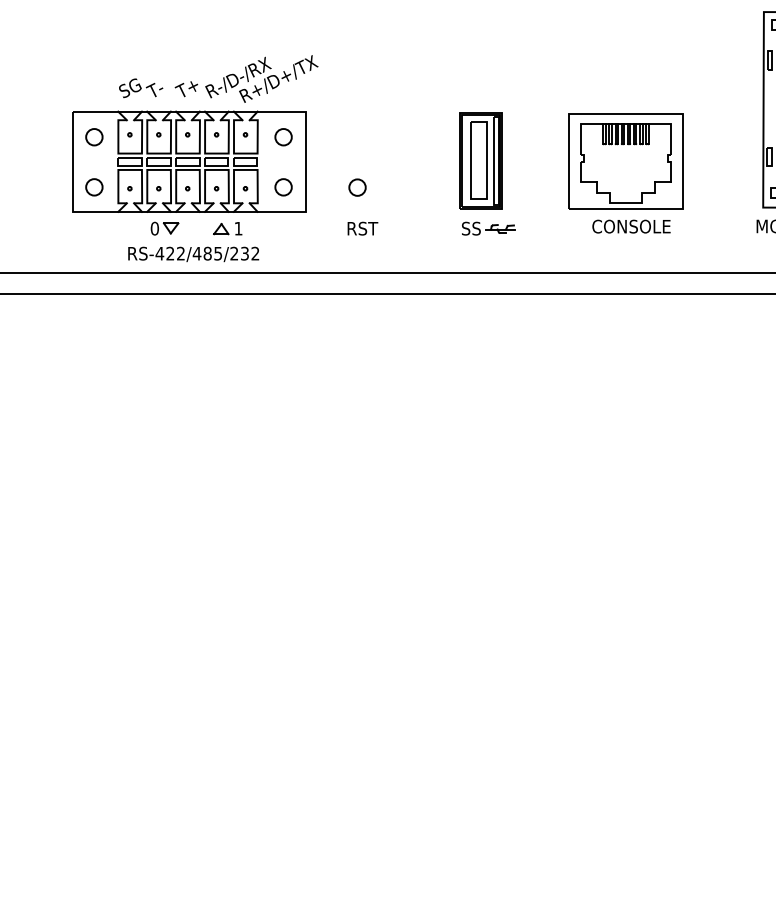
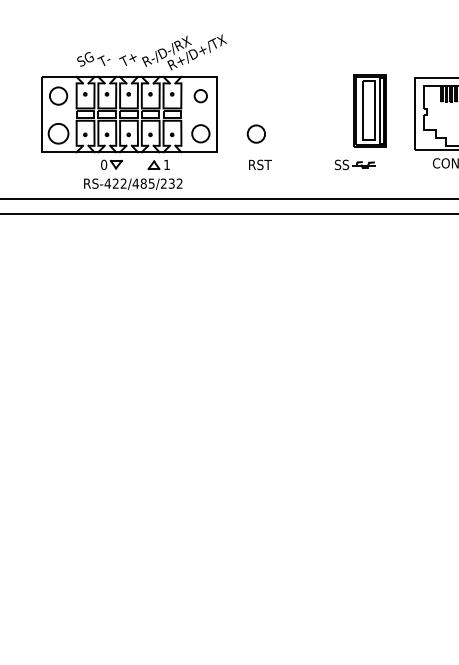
circle: (94, 137) -> (58, 96), size x1.4
part: (480, 160) -> (369, 110), moved
circle: (94, 187) -> (58, 133), size x1.6
circle: (283, 187) -> (200, 133), size x1.4
circle: (357, 187) -> (256, 133), size x1.4

